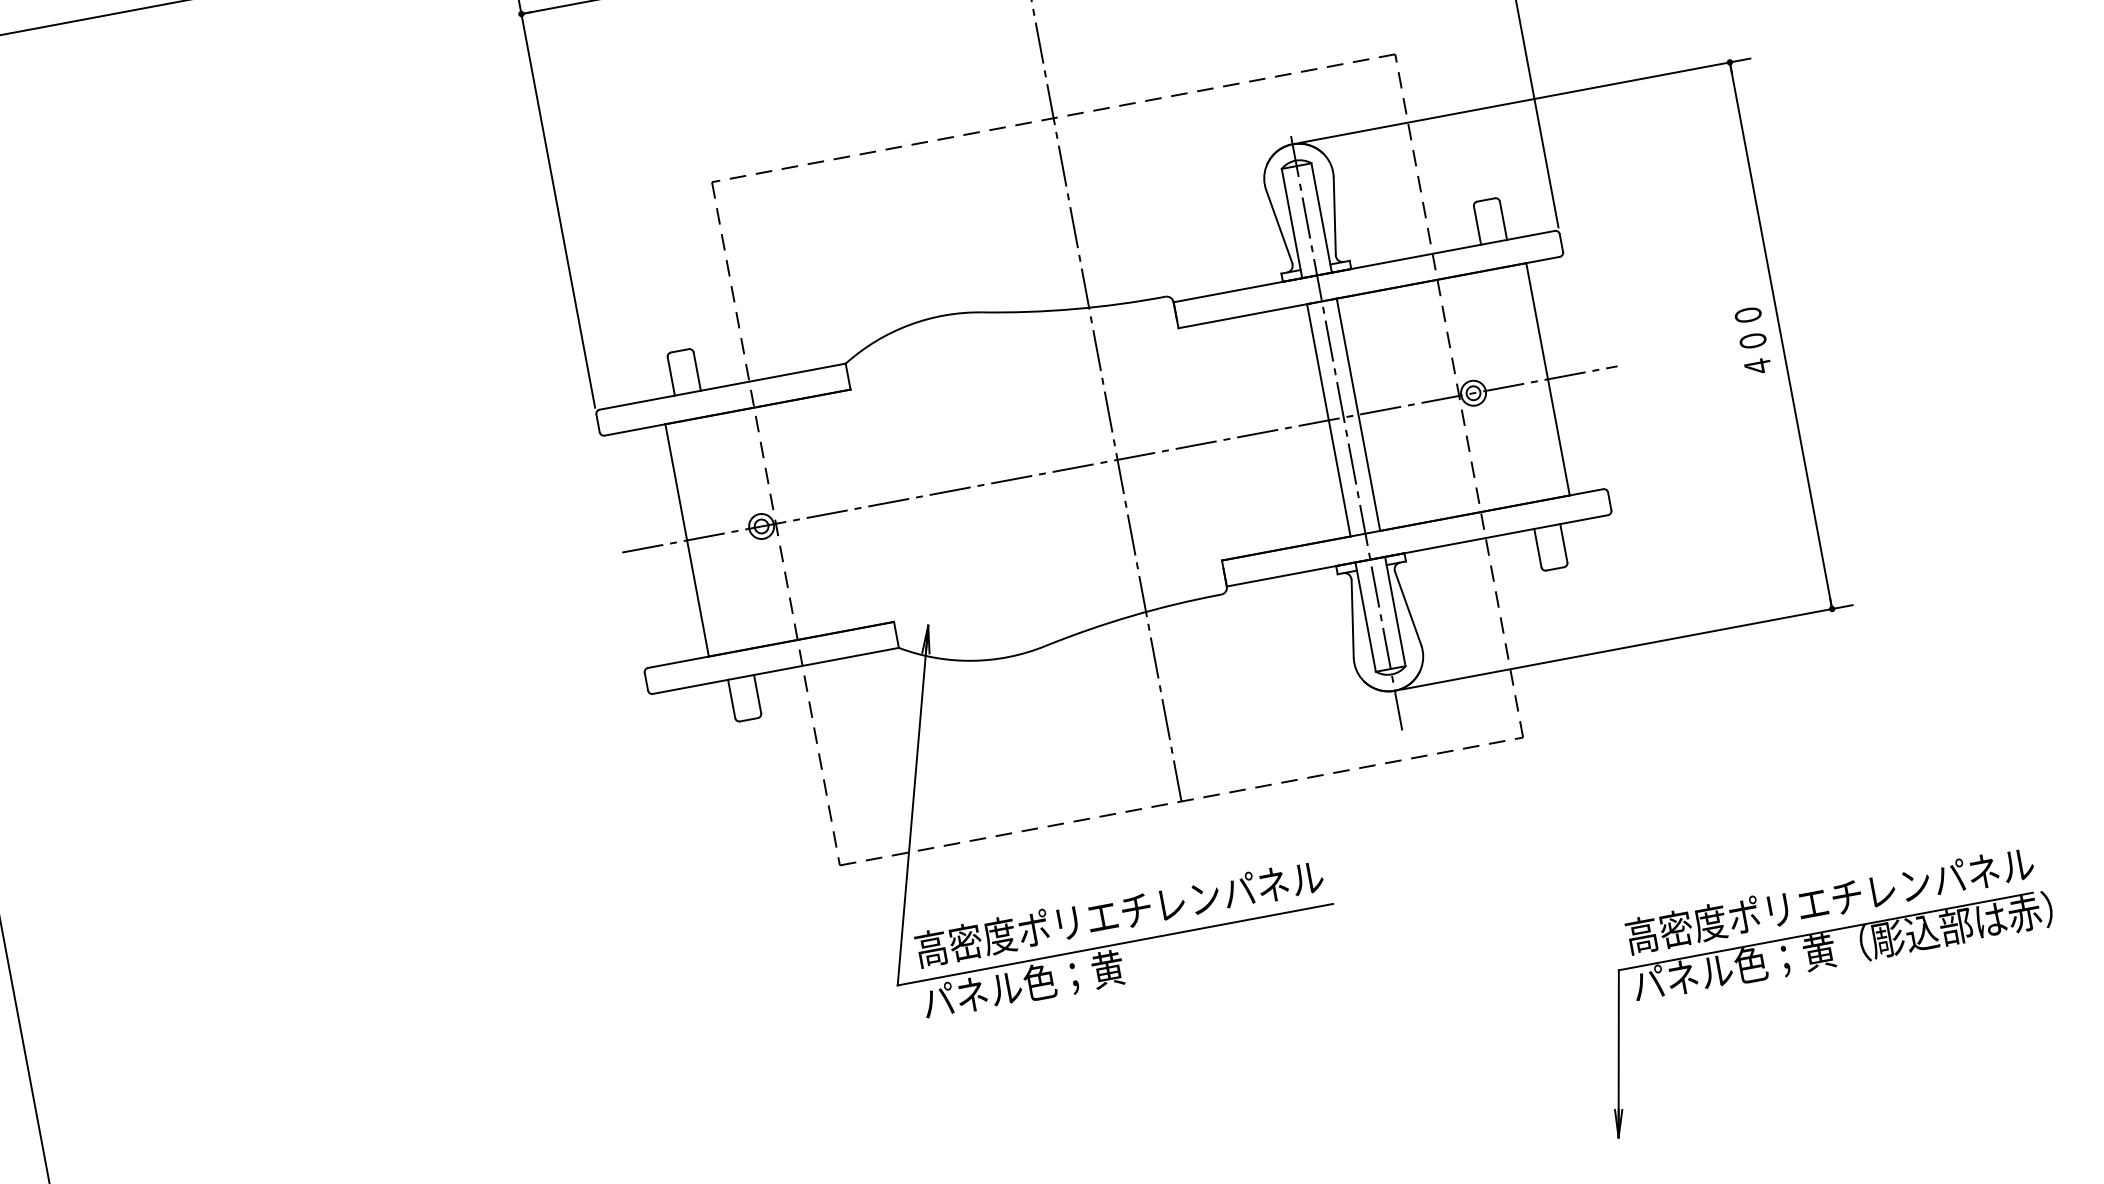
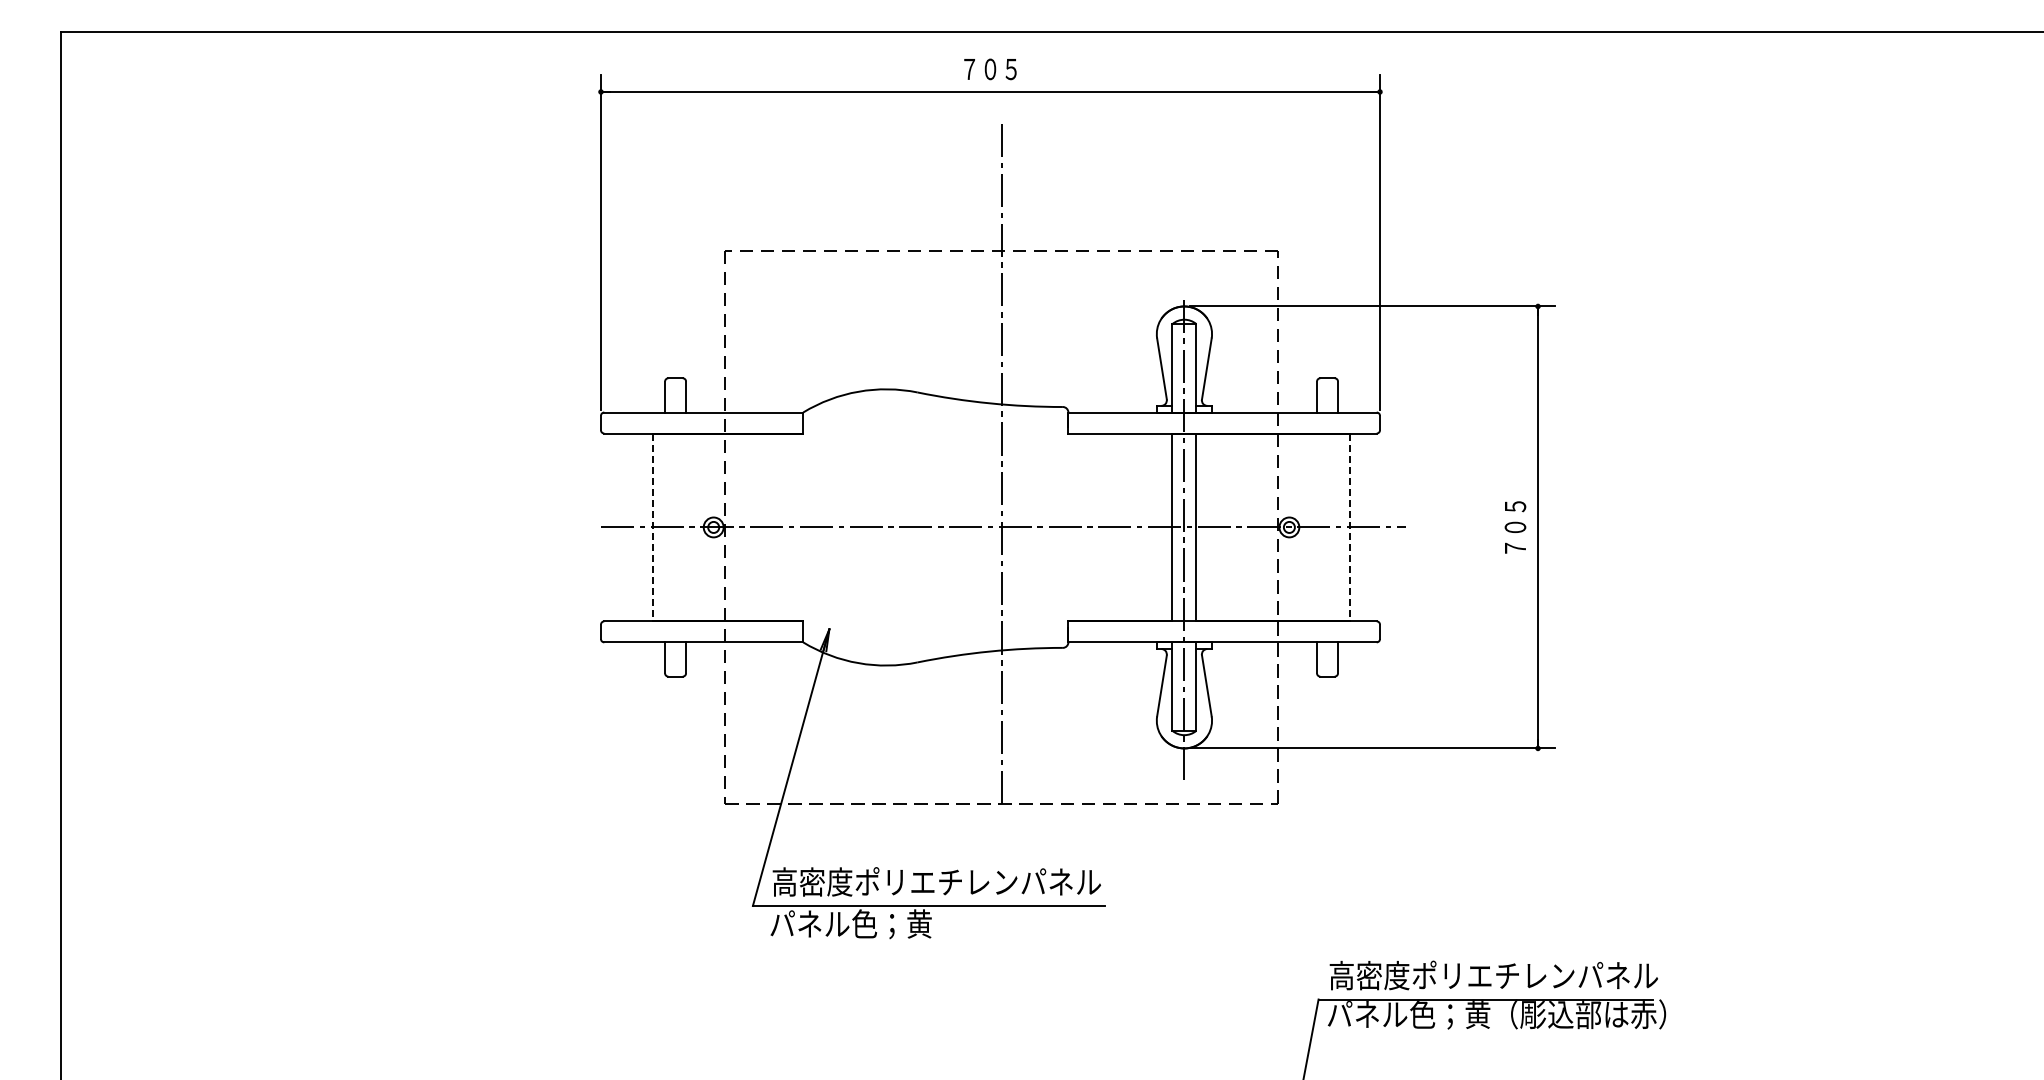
text: (1751, 341) -> (1514, 527), ４００ -> ７０５
line: (1547, 379) -> (1349, 527), solid -> dashed
line: (687, 540) -> (653, 527), solid -> dashed

